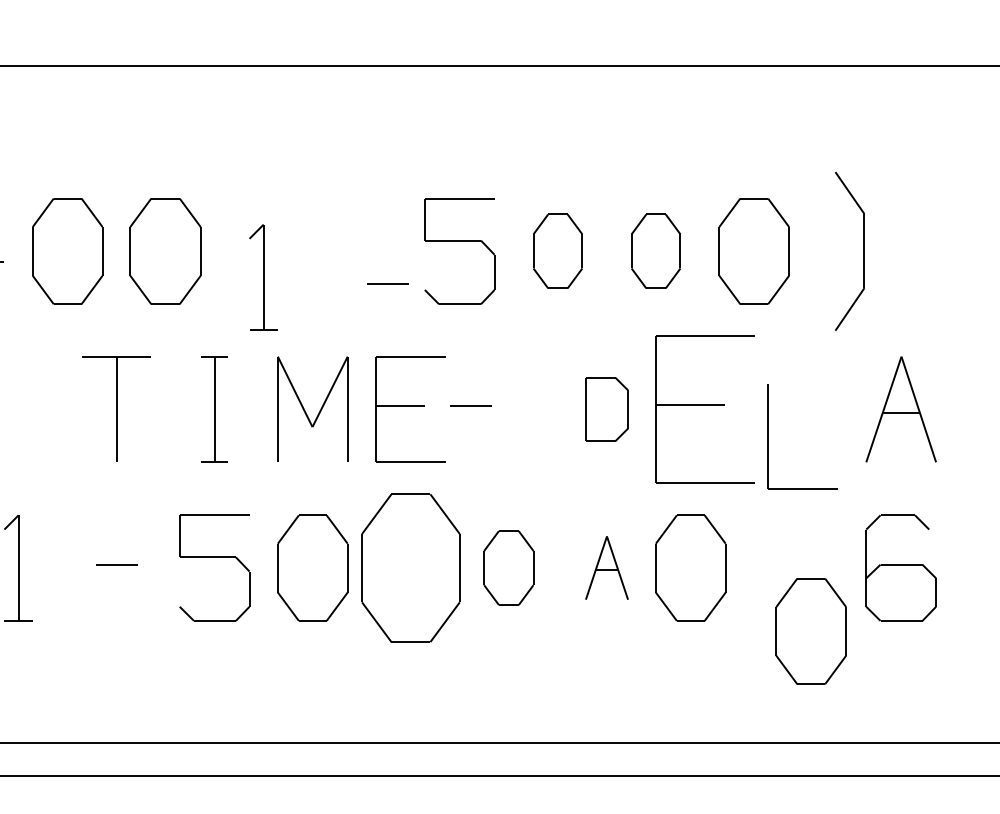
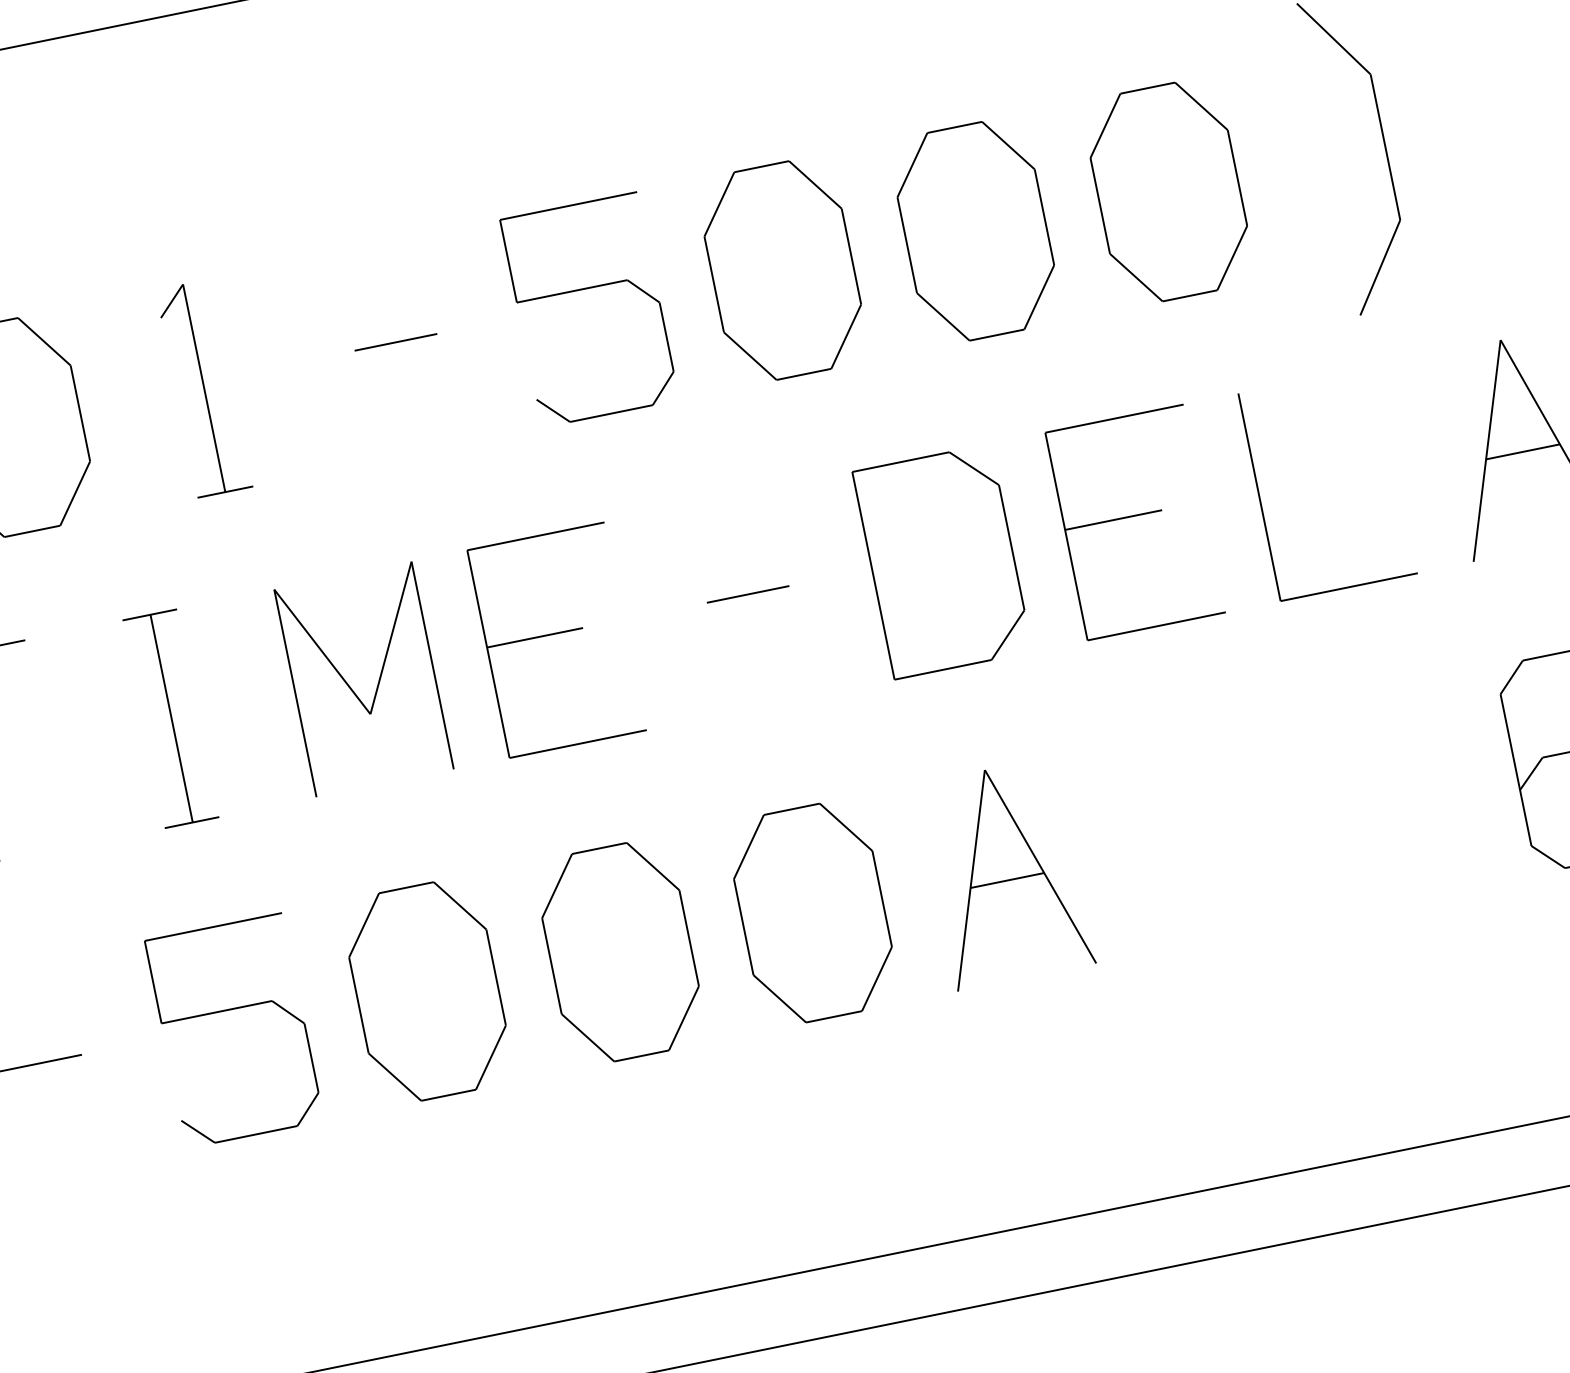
part: (557, 251) -> (782, 270), size x1.43
part: (655, 251) -> (974, 231), size x1.43
part: (263, 277) -> (203, 388), moved
line: (387, 283) -> (394, 341), moved
line: (470, 405) -> (747, 593), moved
part: (606, 409) -> (941, 562), size x1.67
part: (704, 409) -> (1134, 522), size x0.71
part: (768, 436) -> (1260, 497), moved
part: (410, 567) -> (619, 951), size x0.71
part: (508, 567) -> (812, 911), size x1.43
part: (606, 567) -> (1004, 872), size x1.67
part: (690, 567) -> (1170, 839), removed
part: (810, 631) -> (1431, 916), removed

